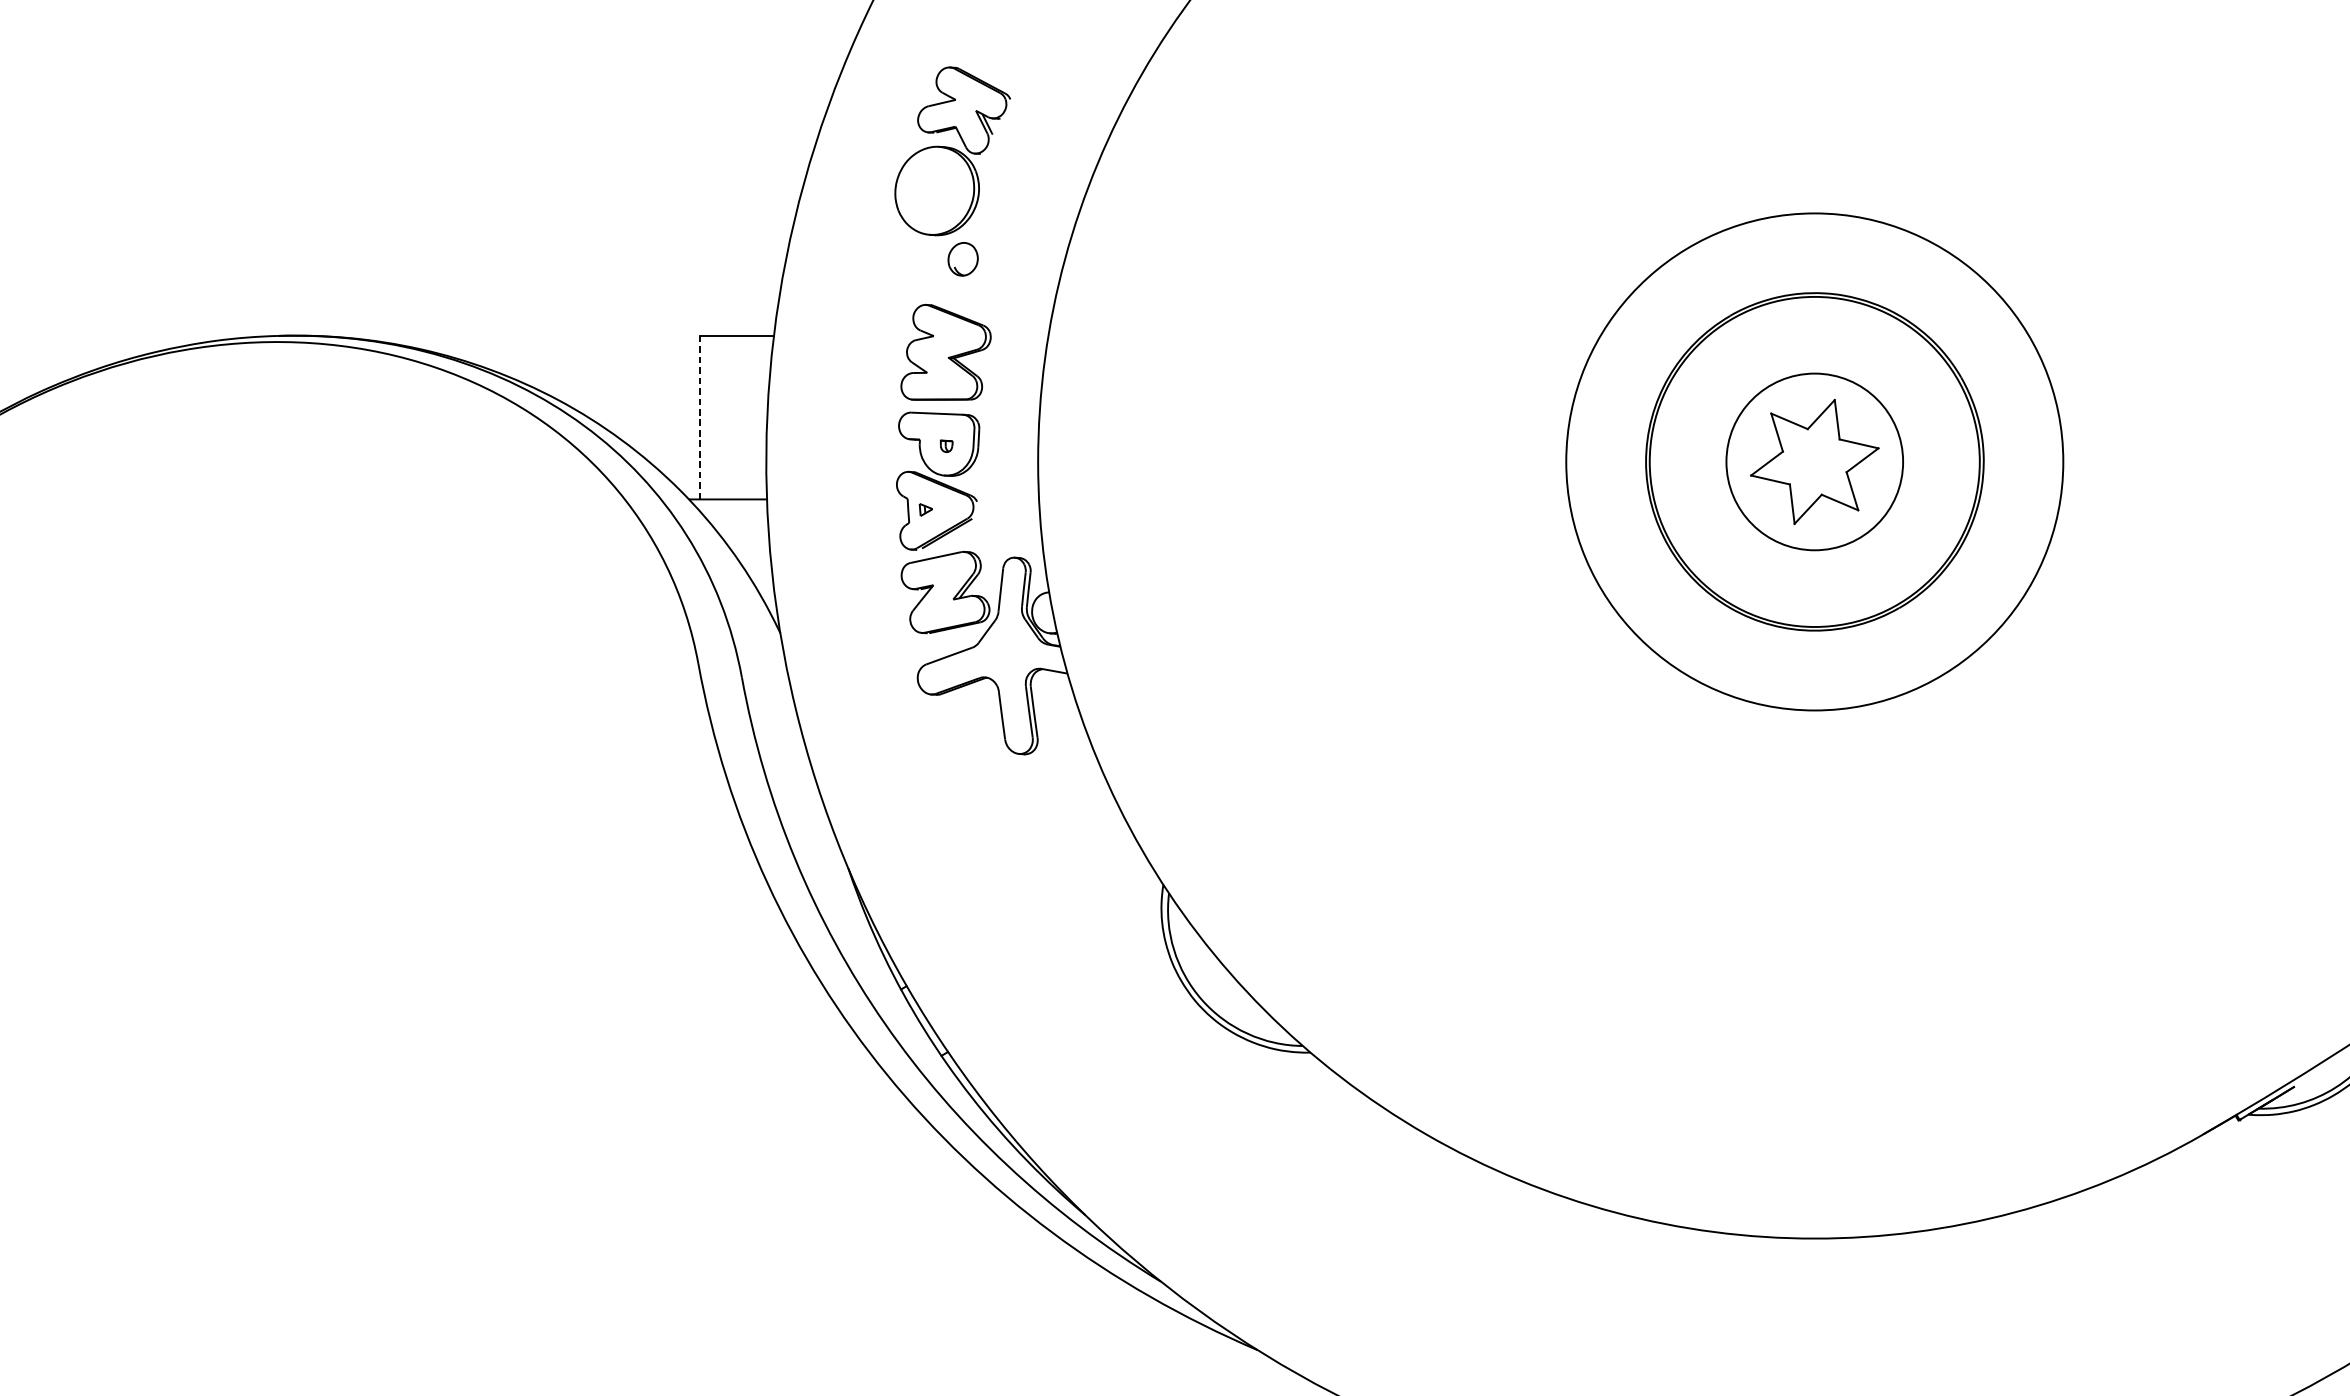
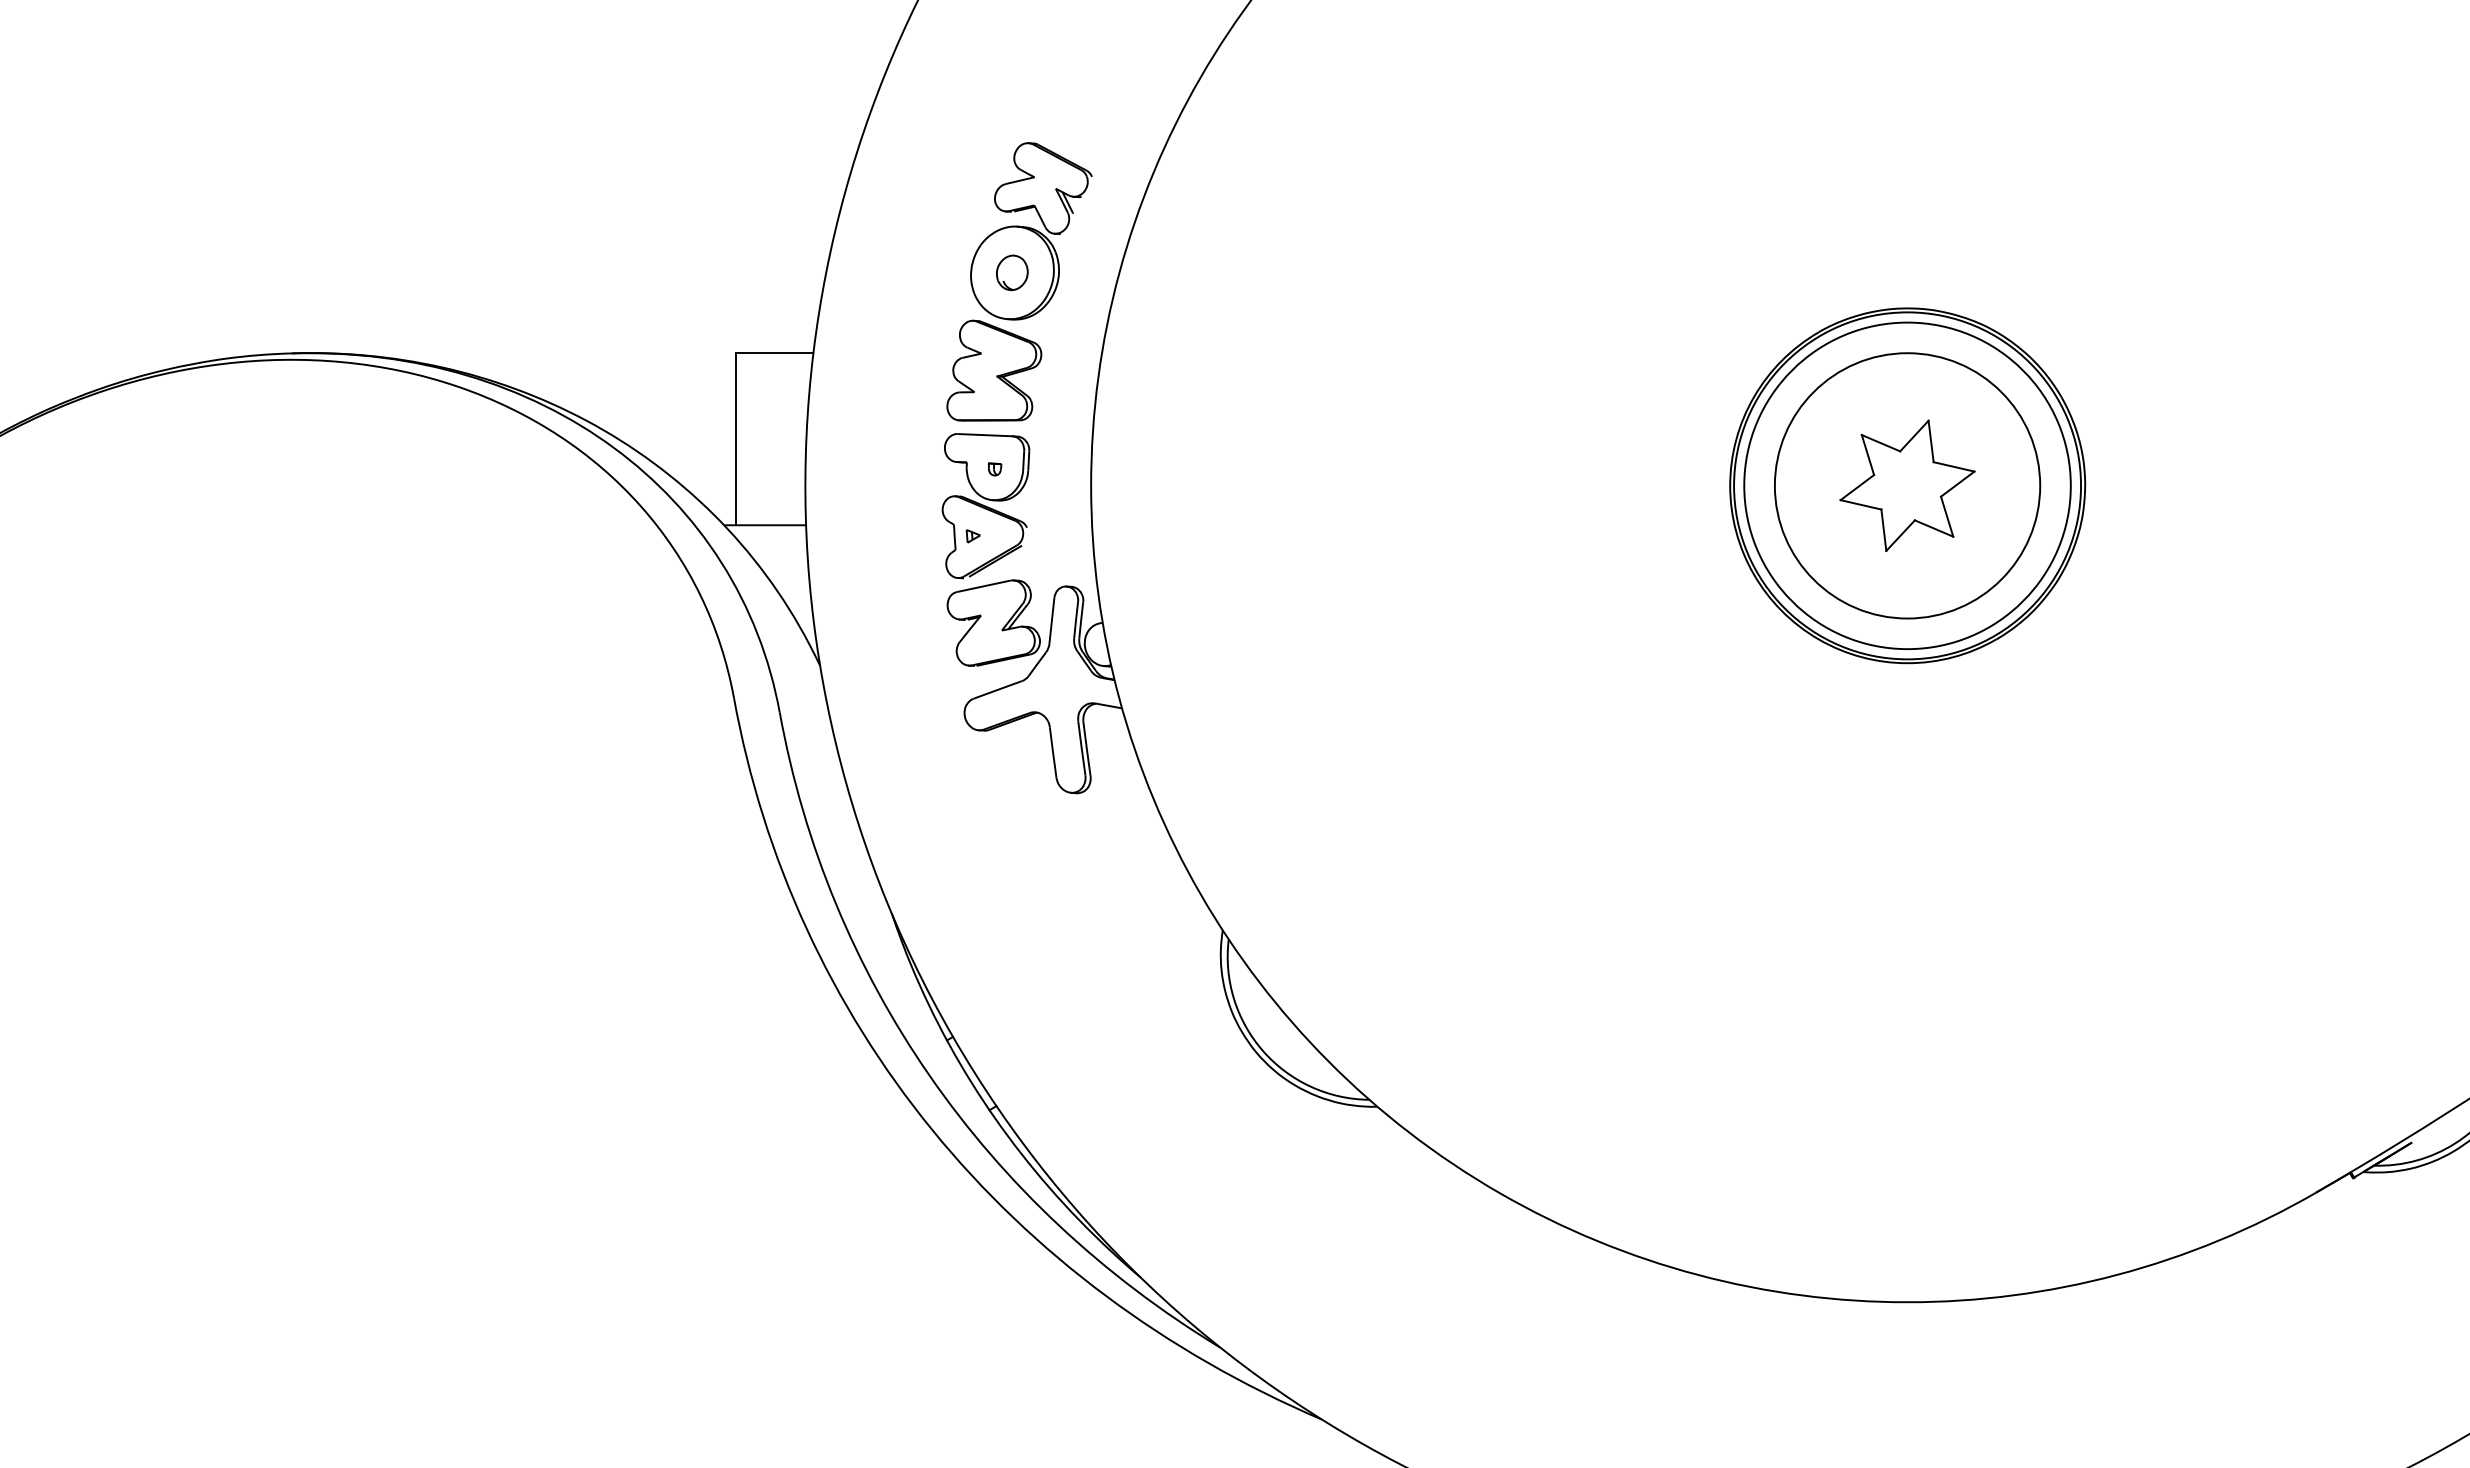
part: (952, 151) -> (1031, 231), moved
line: (700, 417) -> (736, 439), dashed -> solid
circle: (1814, 461) -> (1907, 485), size x0.62
circle: (1814, 461) -> (1907, 485), size x1.43

